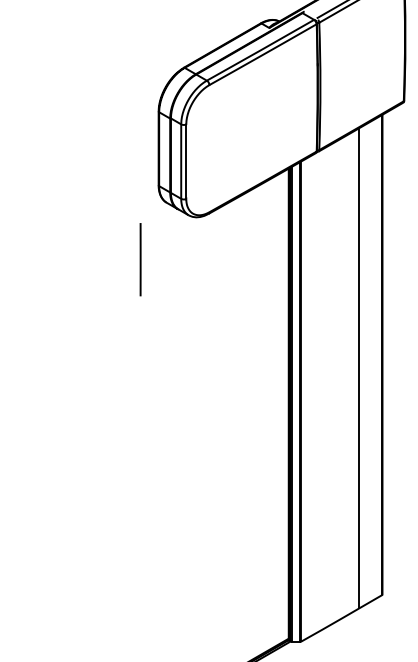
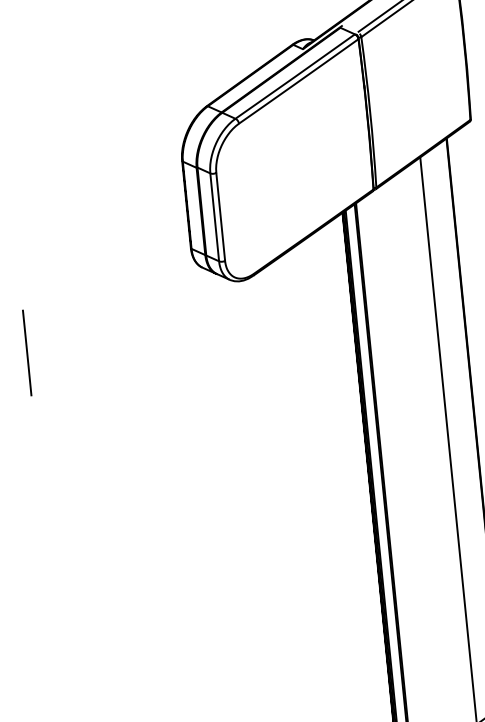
line: (140, 259) -> (27, 352), moved

